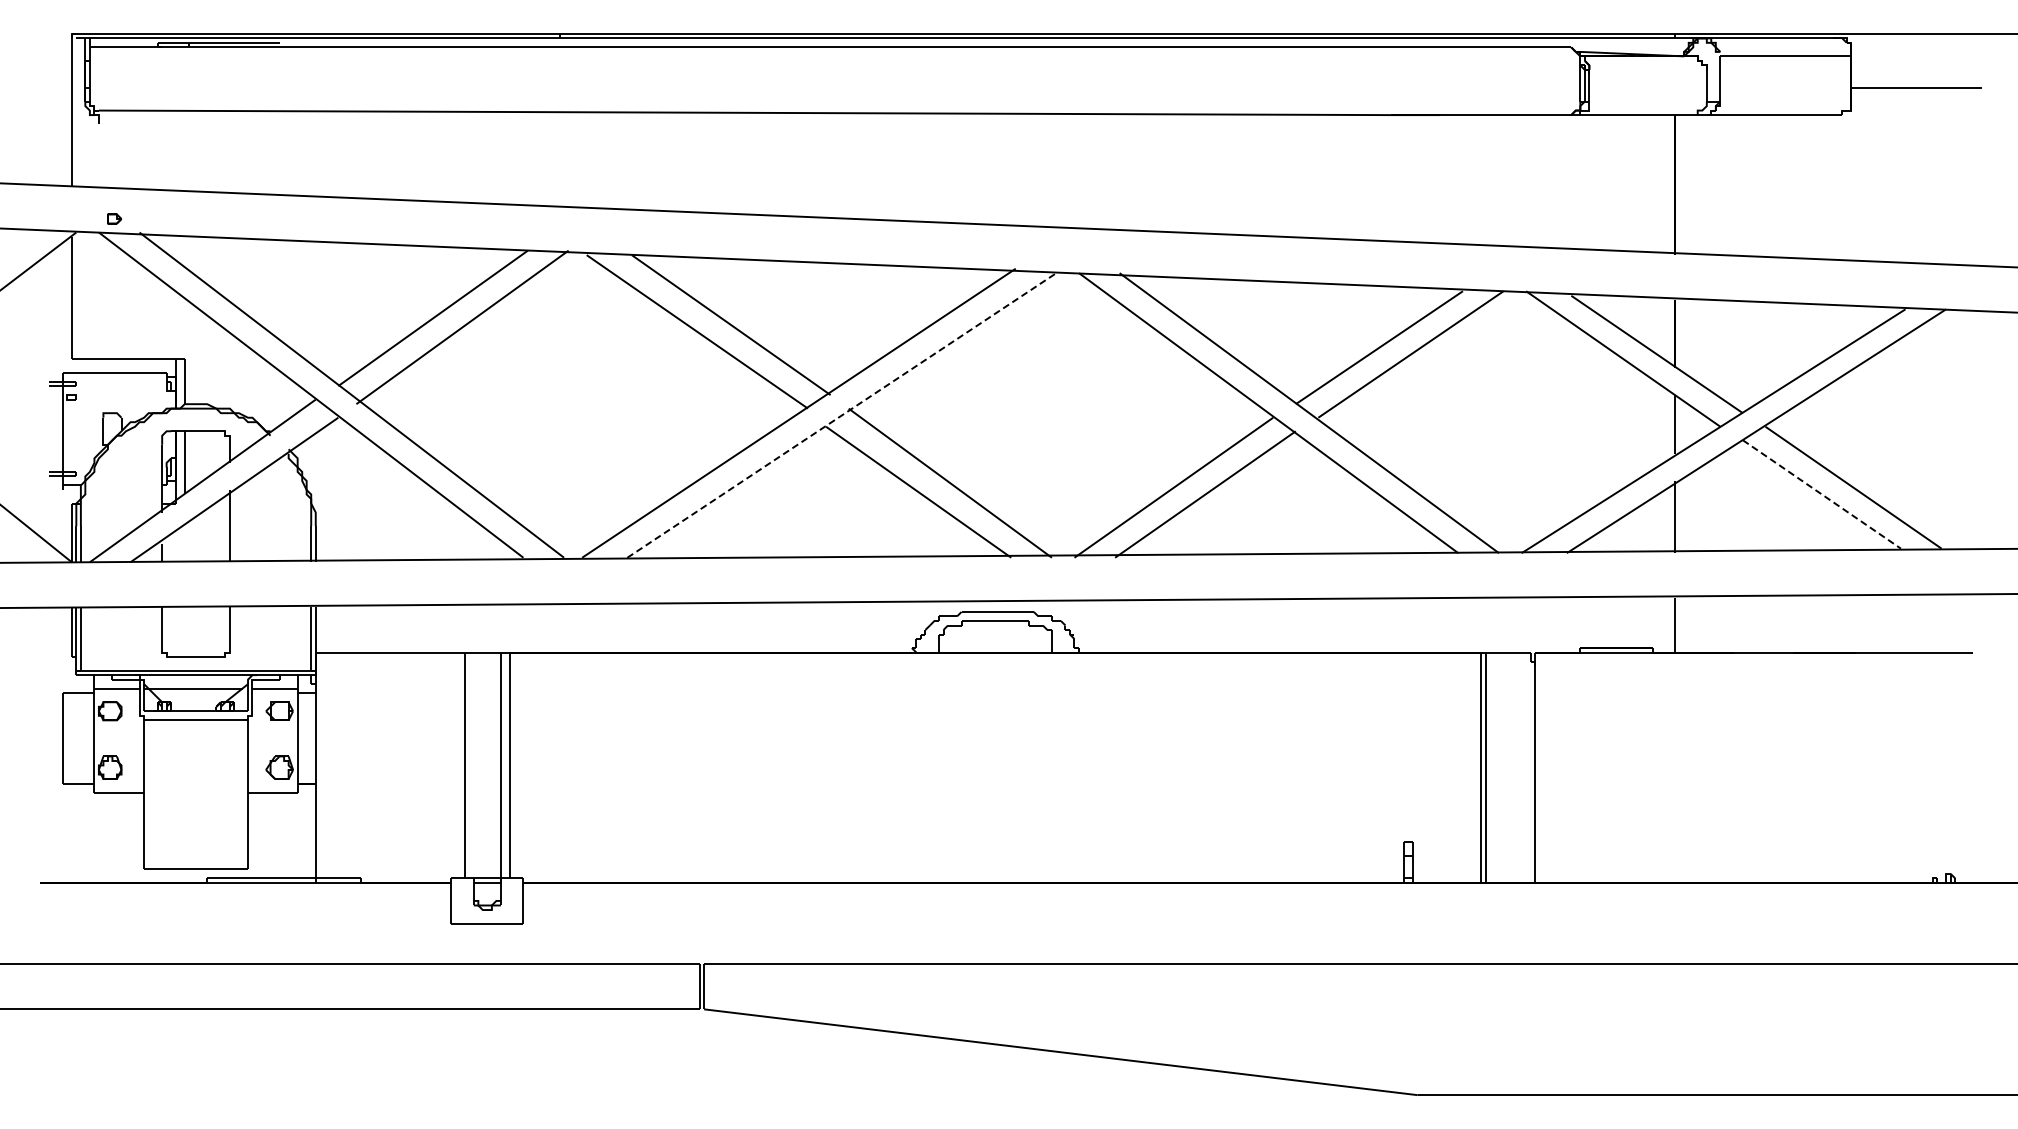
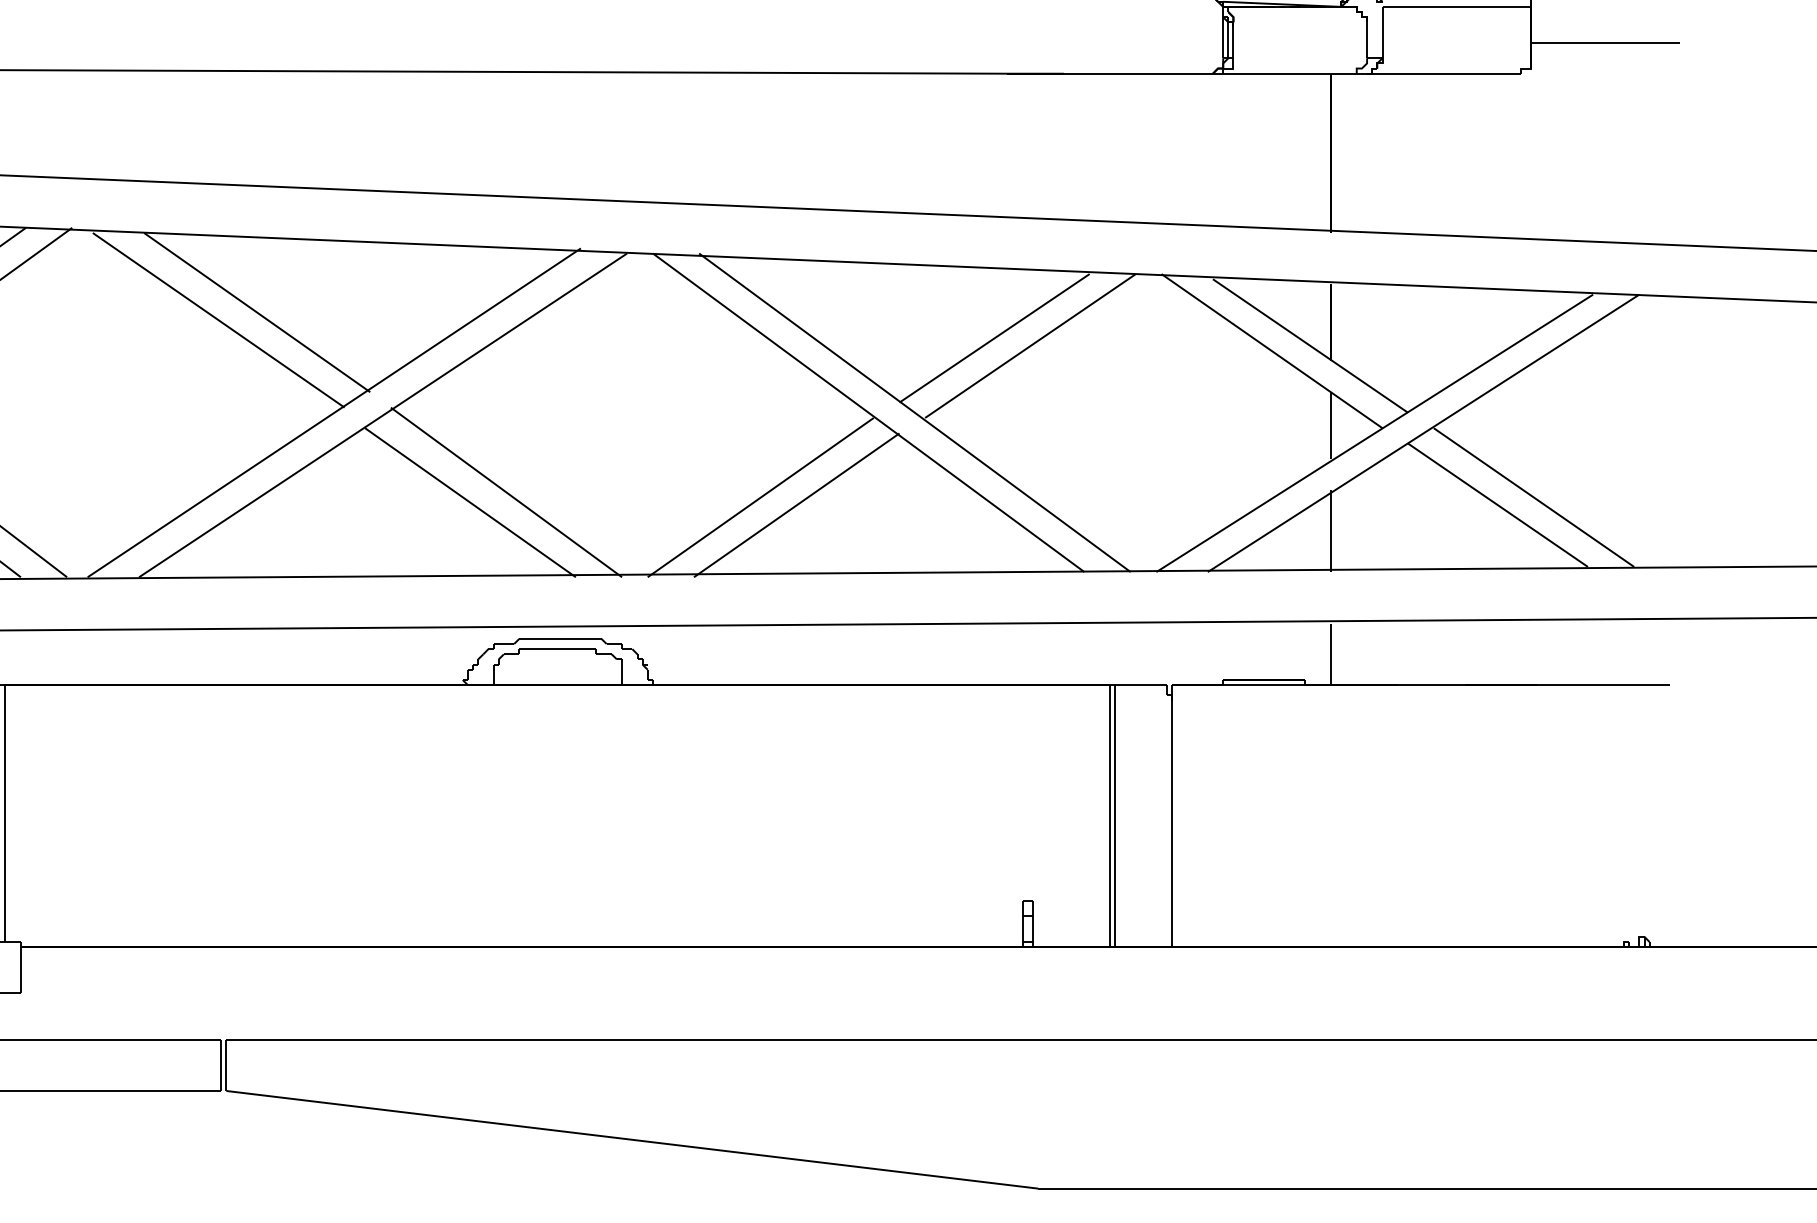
line: (842, 415) -> (383, 415), dashed -> solid
line: (1821, 494) -> (1497, 505), dashed -> solid

